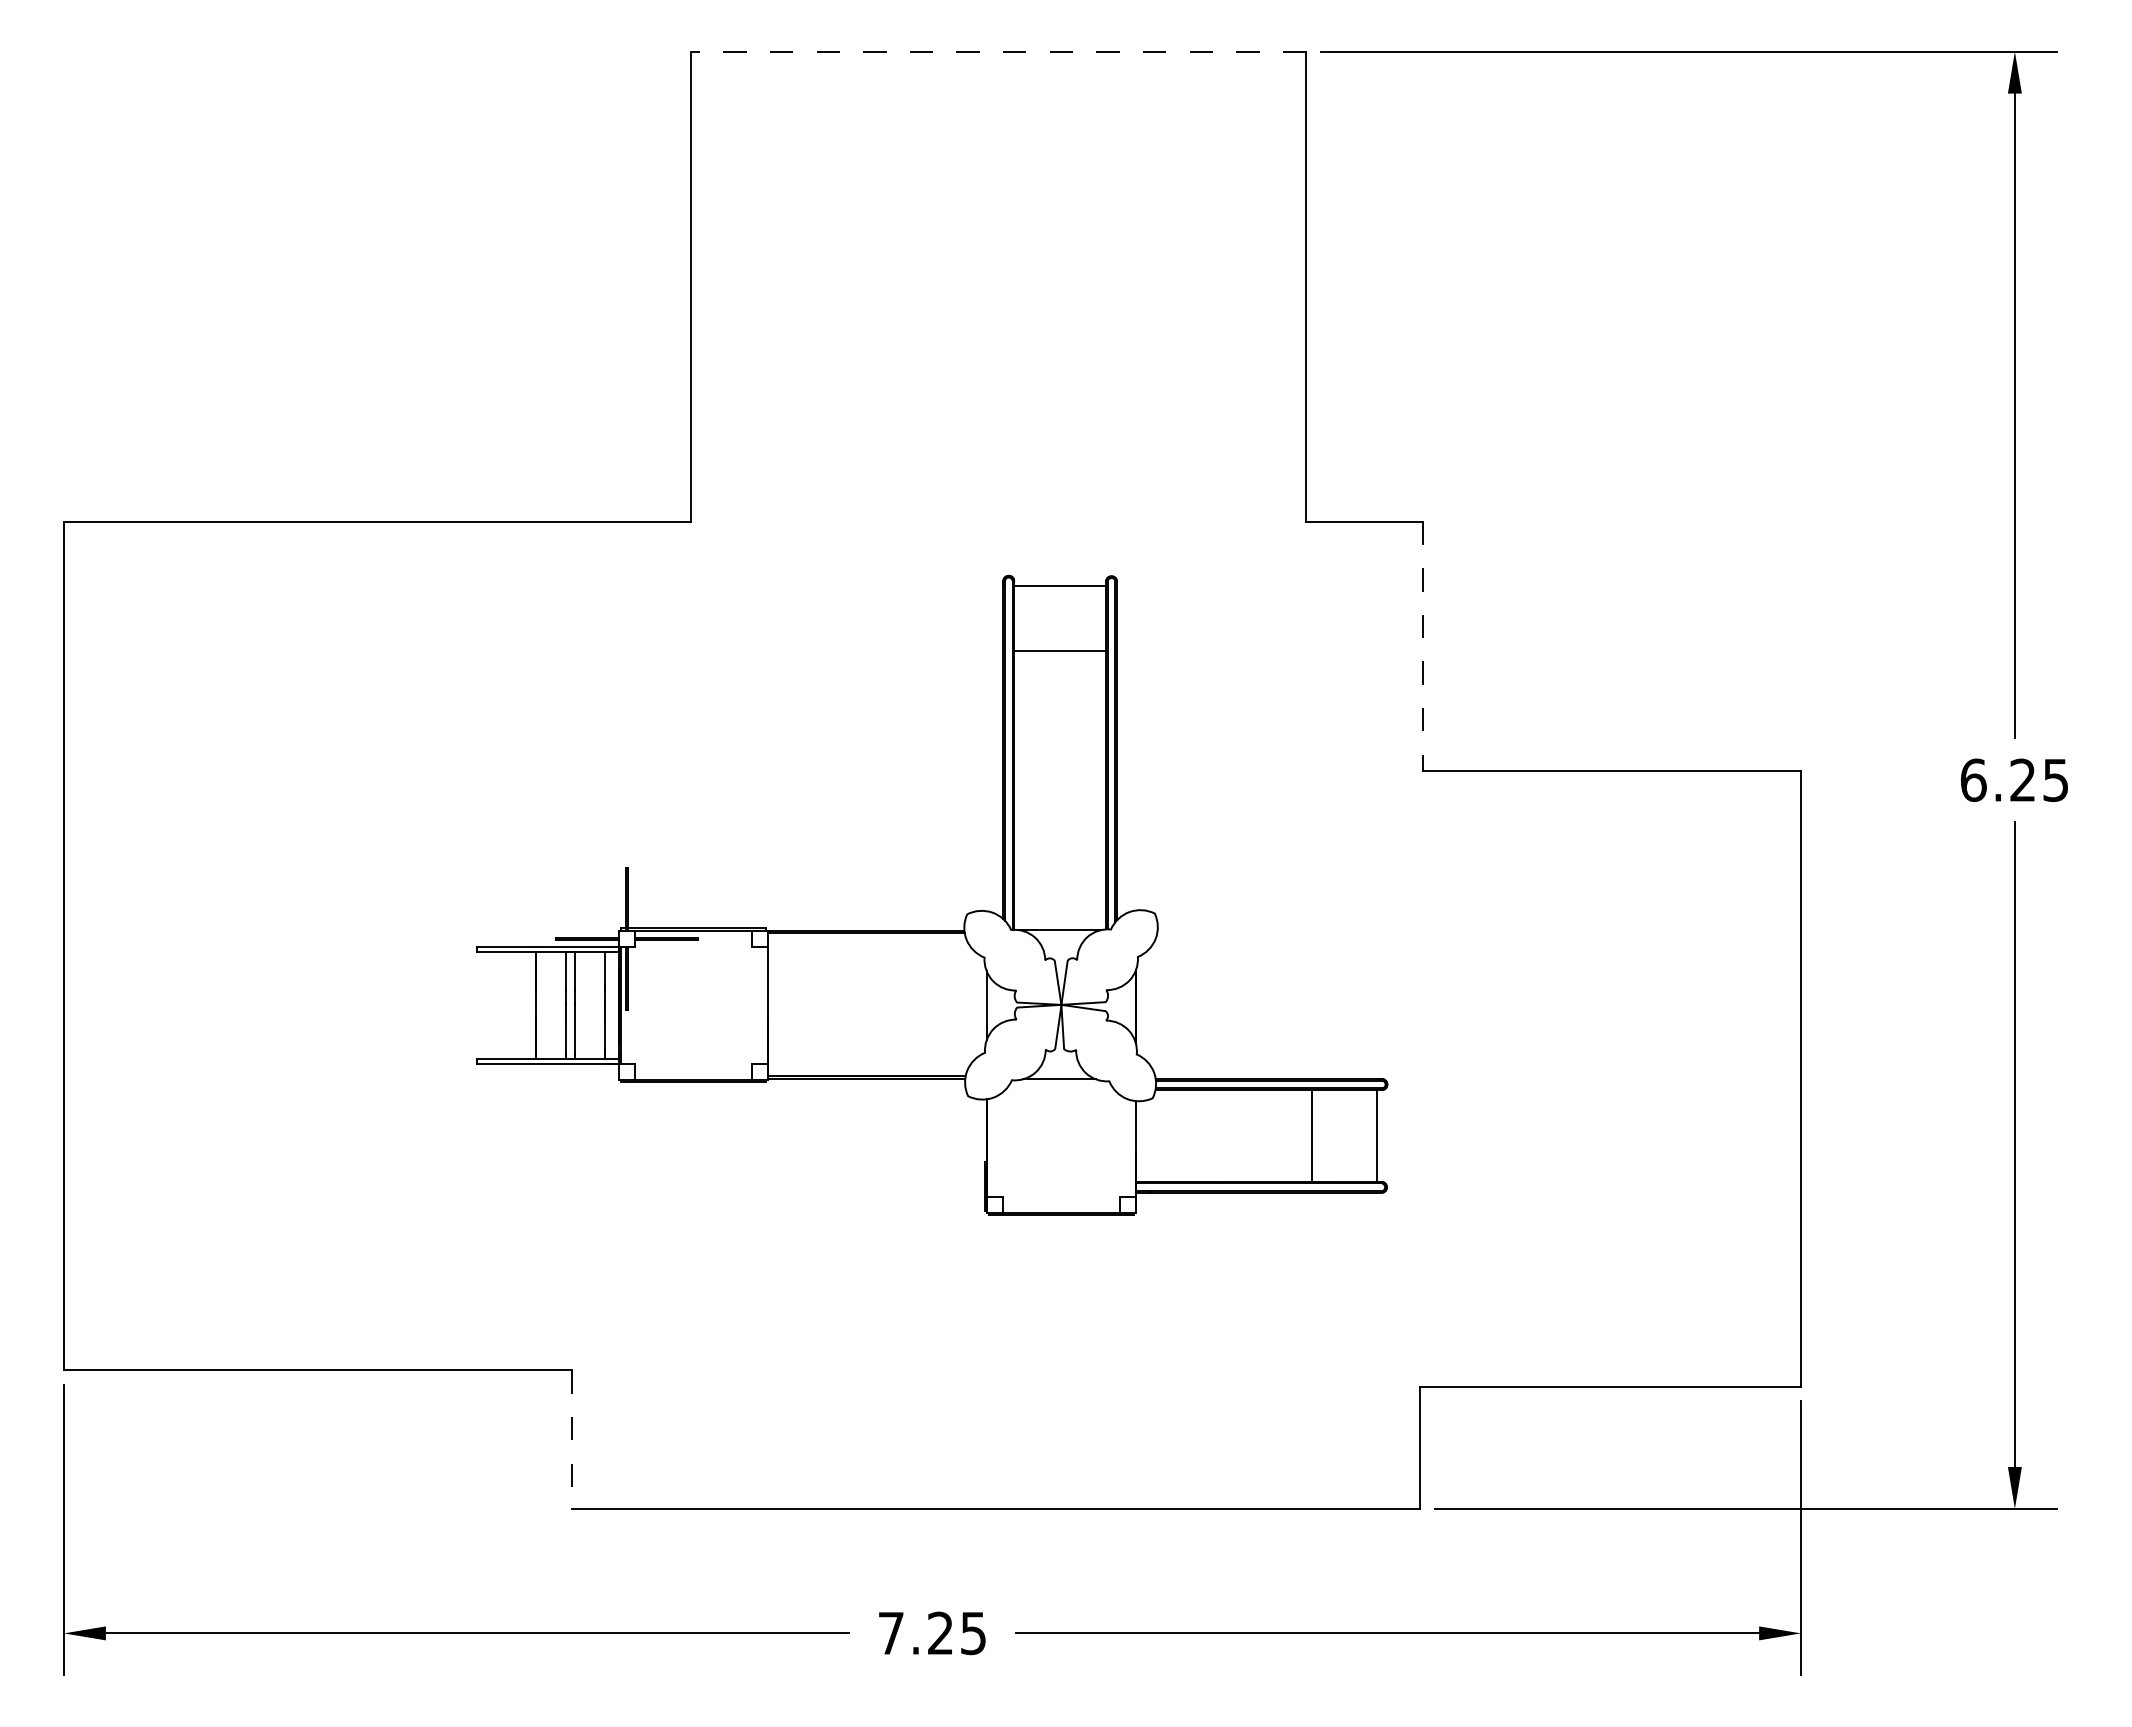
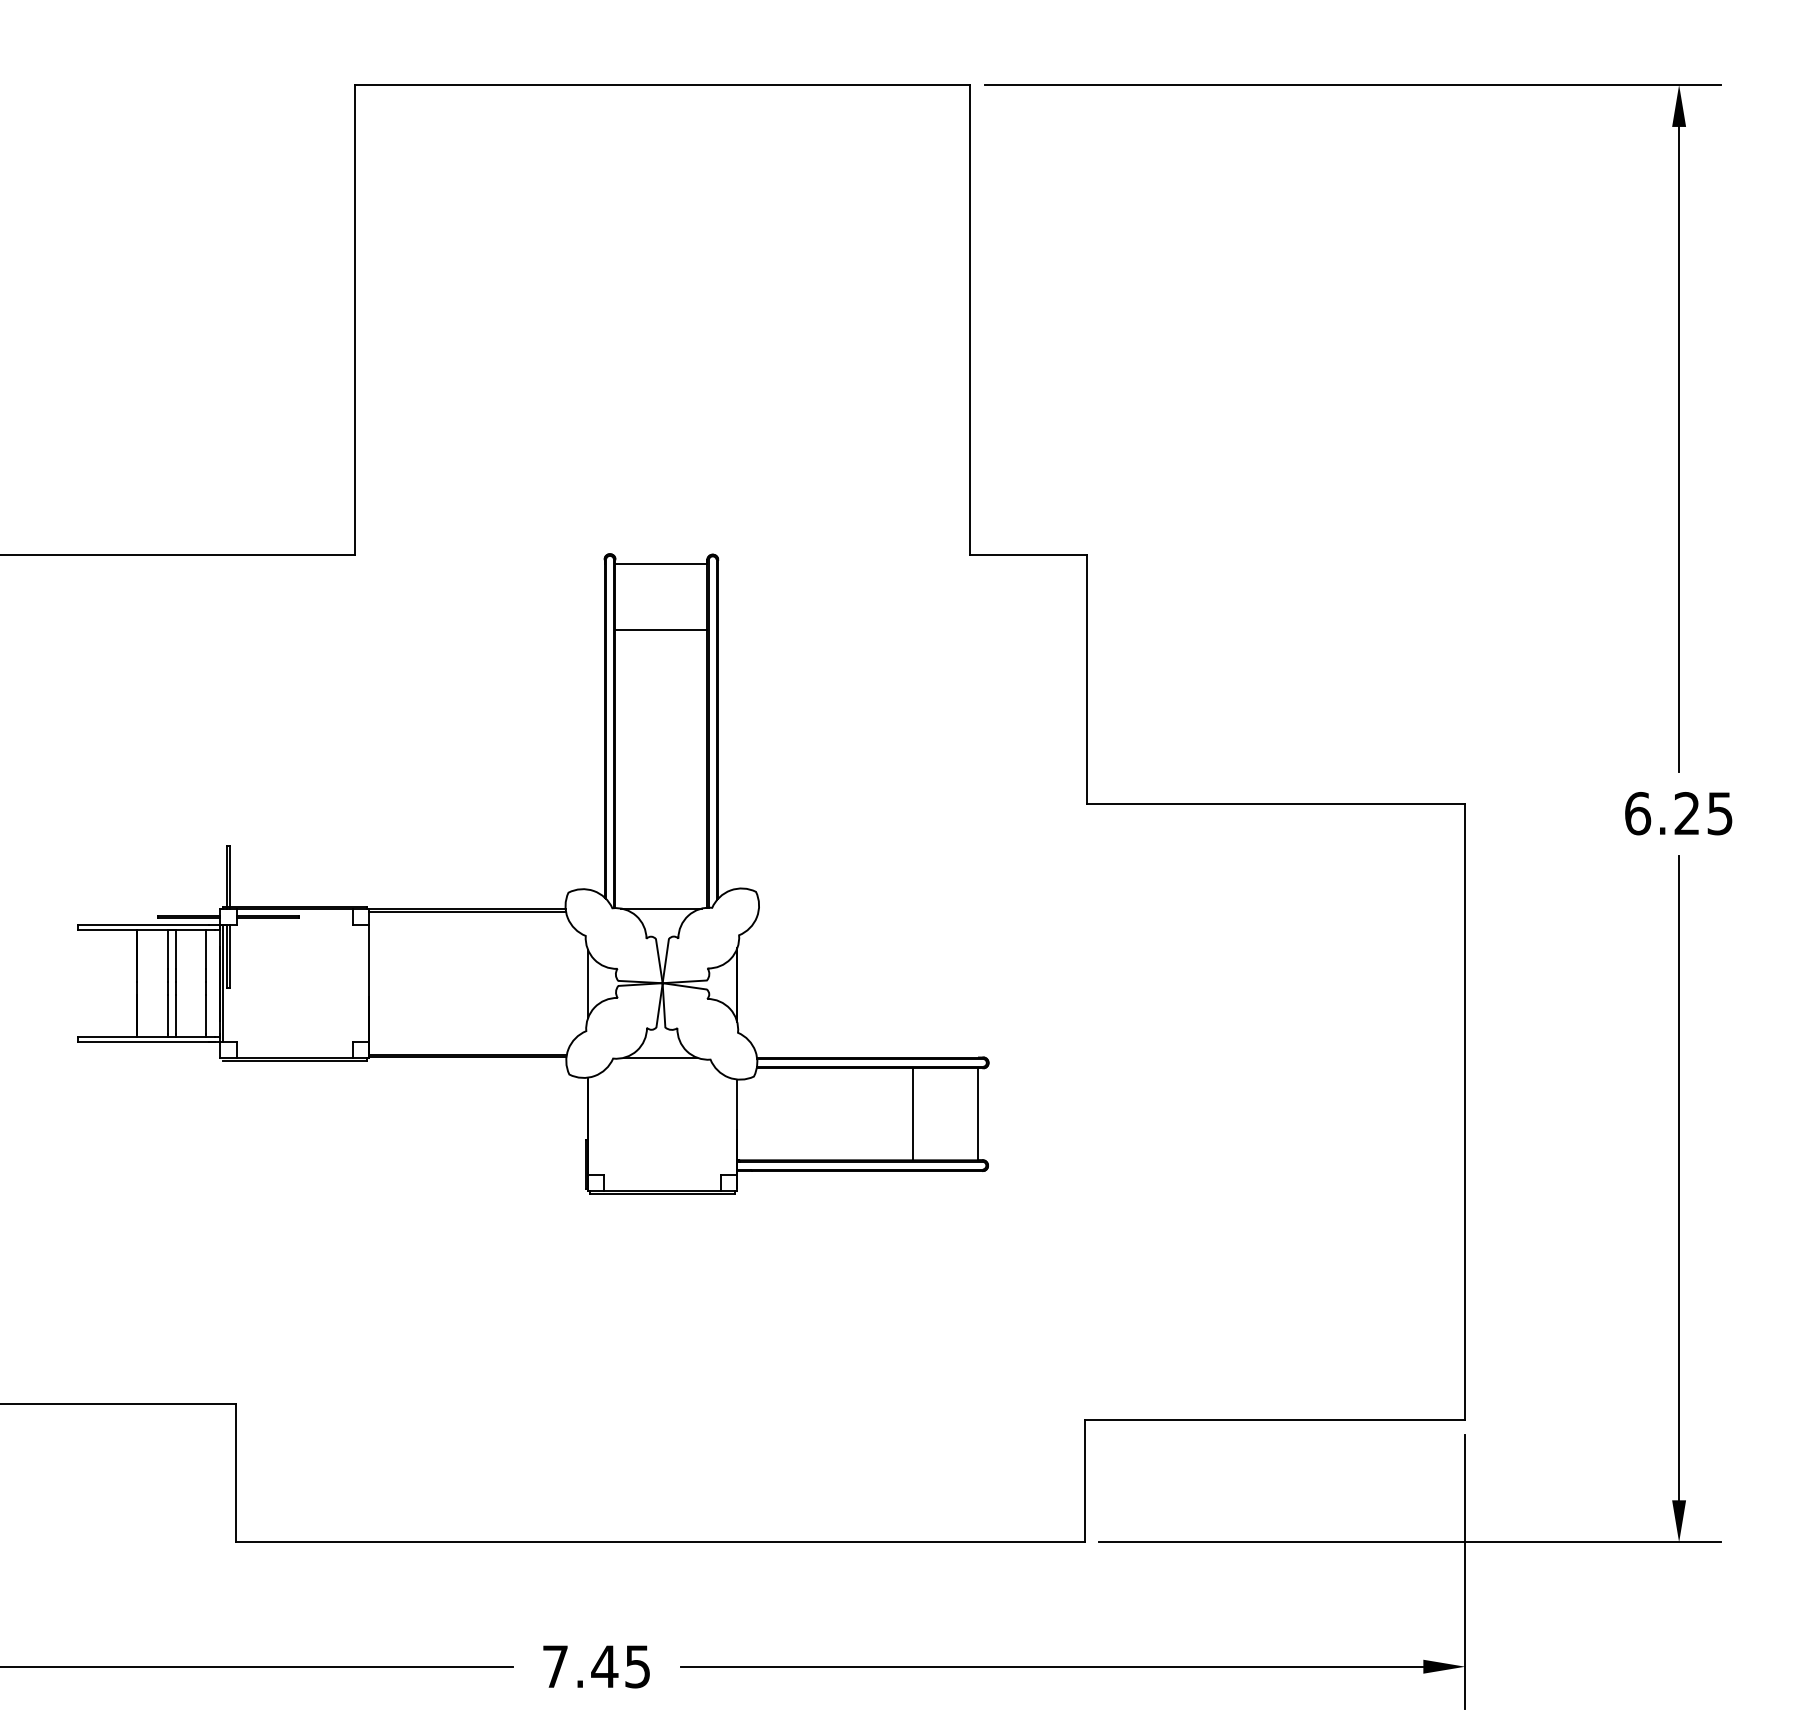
line: (998, 51) -> (662, 84), dashed -> solid
line: (1422, 646) -> (1086, 679), dashed -> solid
part: (932, 930) -> (533, 908), moved
line: (571, 1440) -> (235, 1473), dashed -> solid
text: (940, 1632) -> (604, 1665), 7.25 -> 7.45

